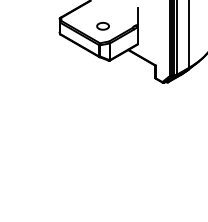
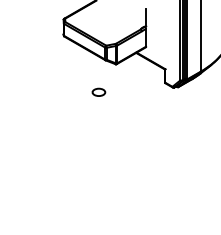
part: (102, 26) -> (98, 92), moved

